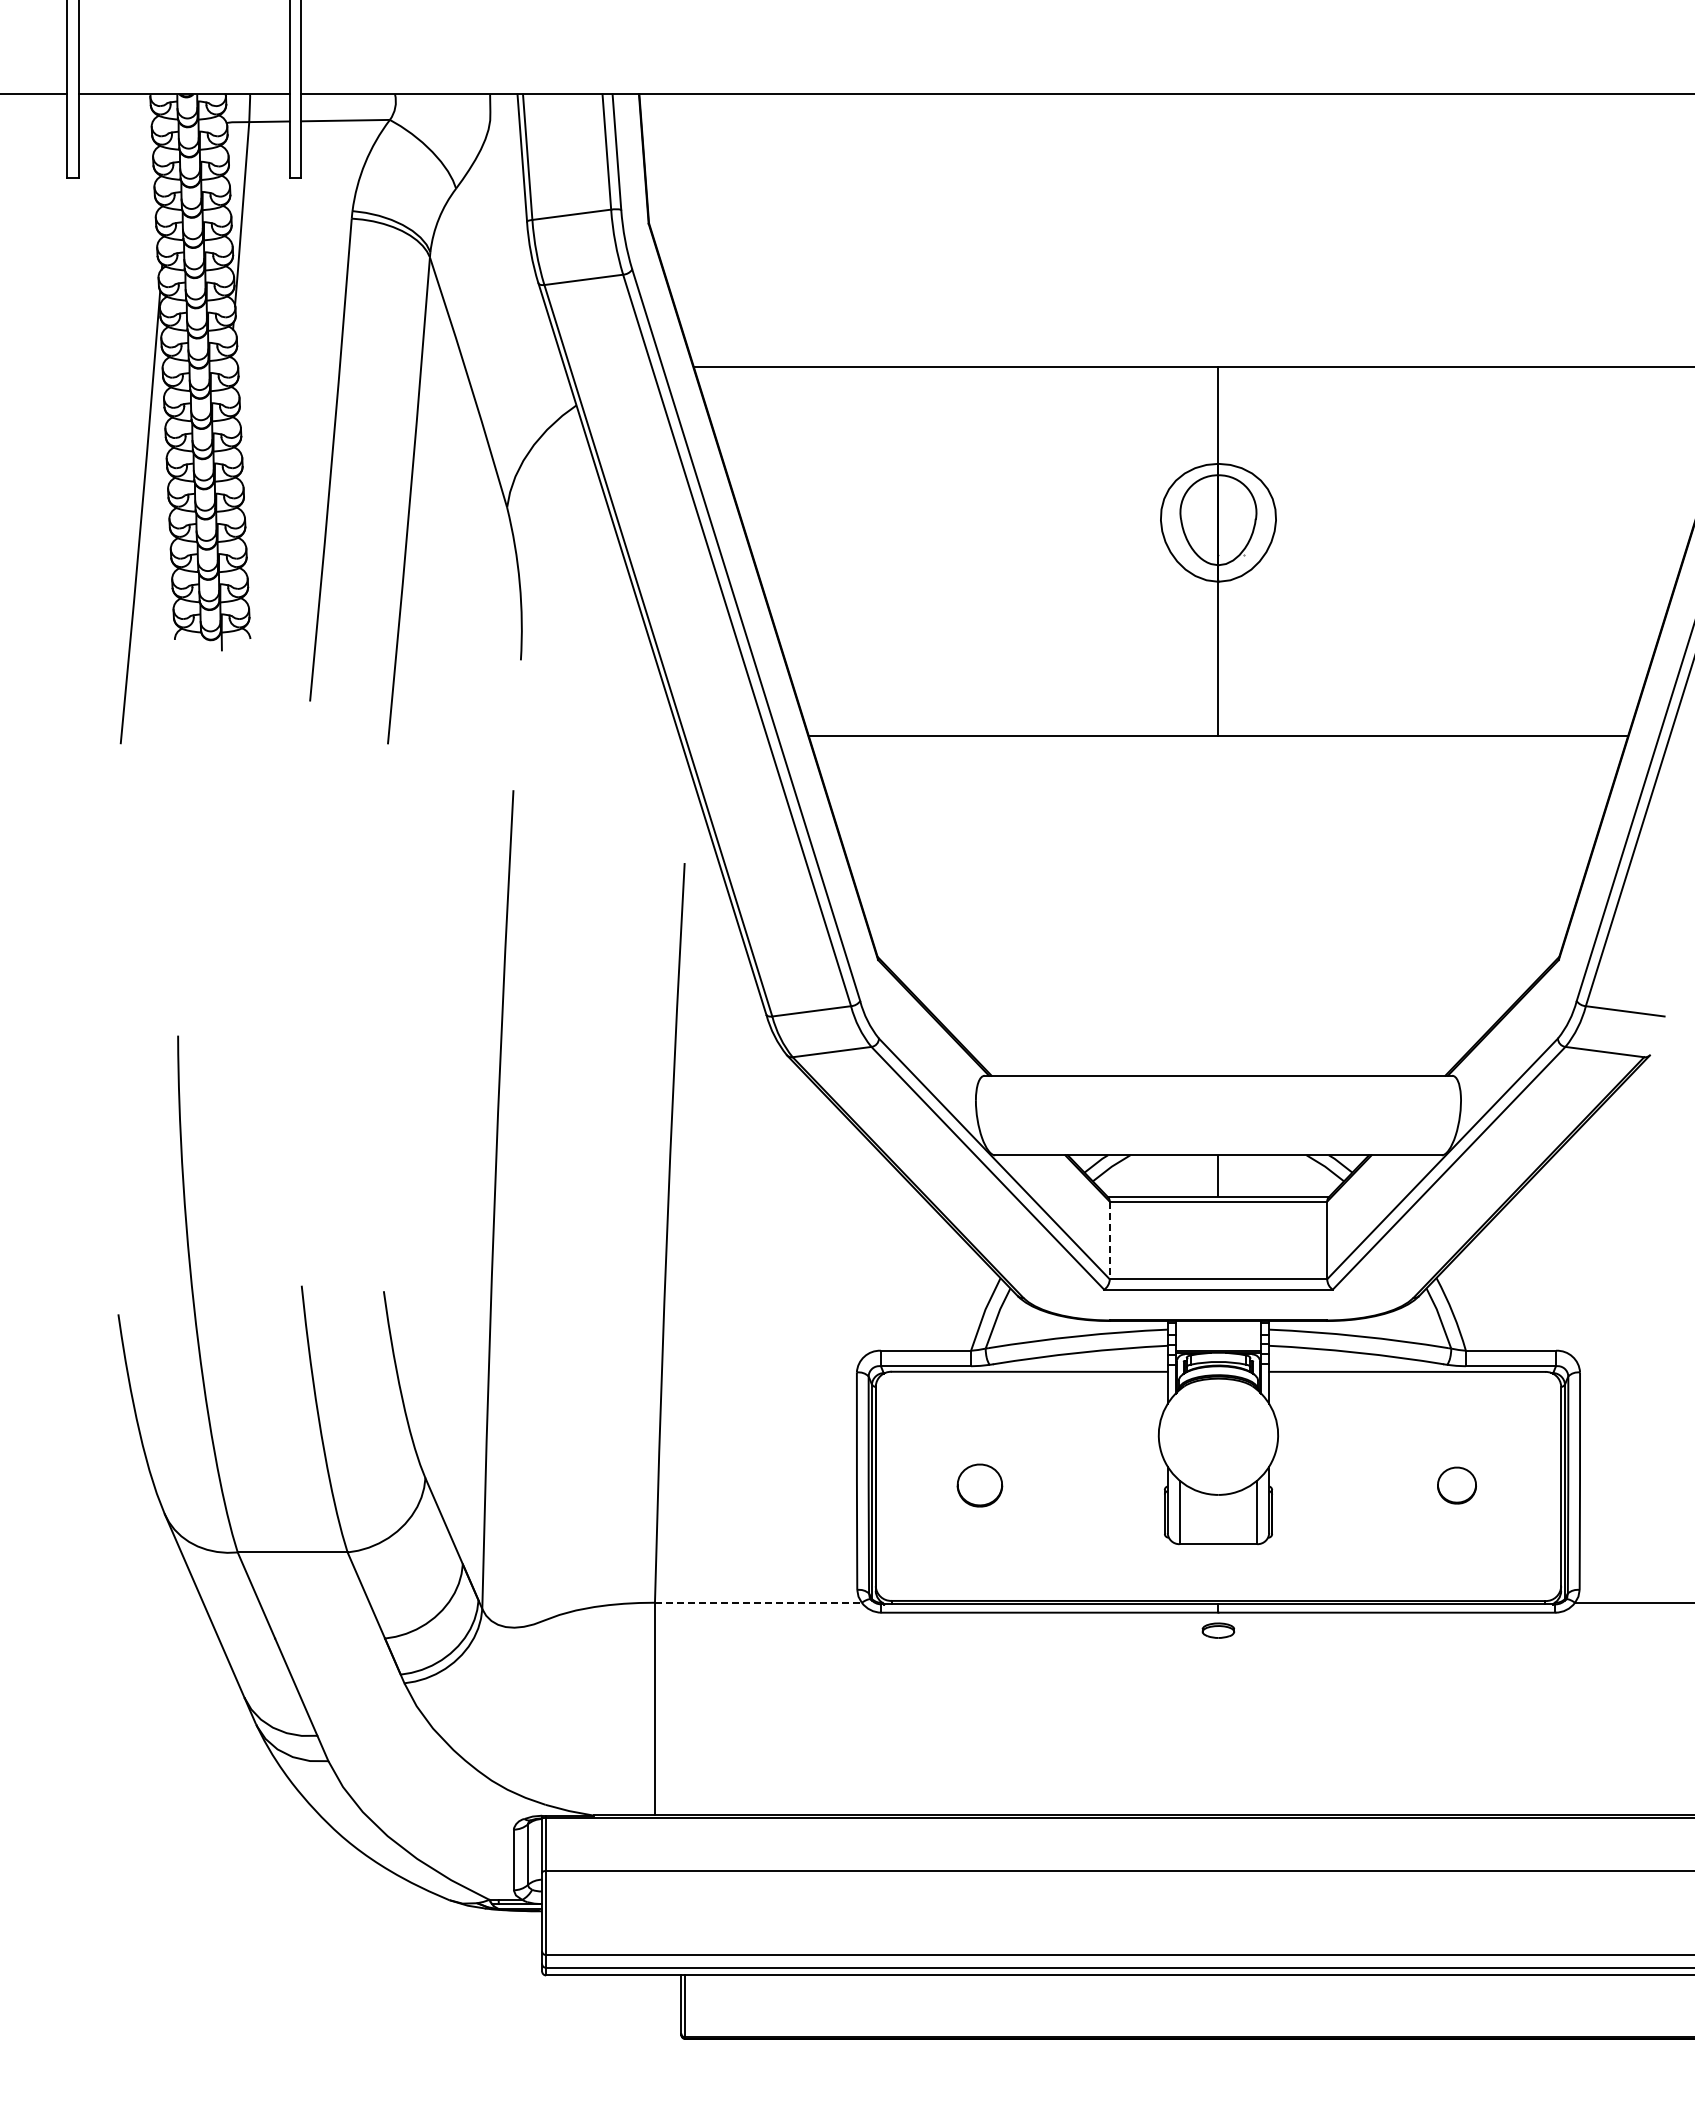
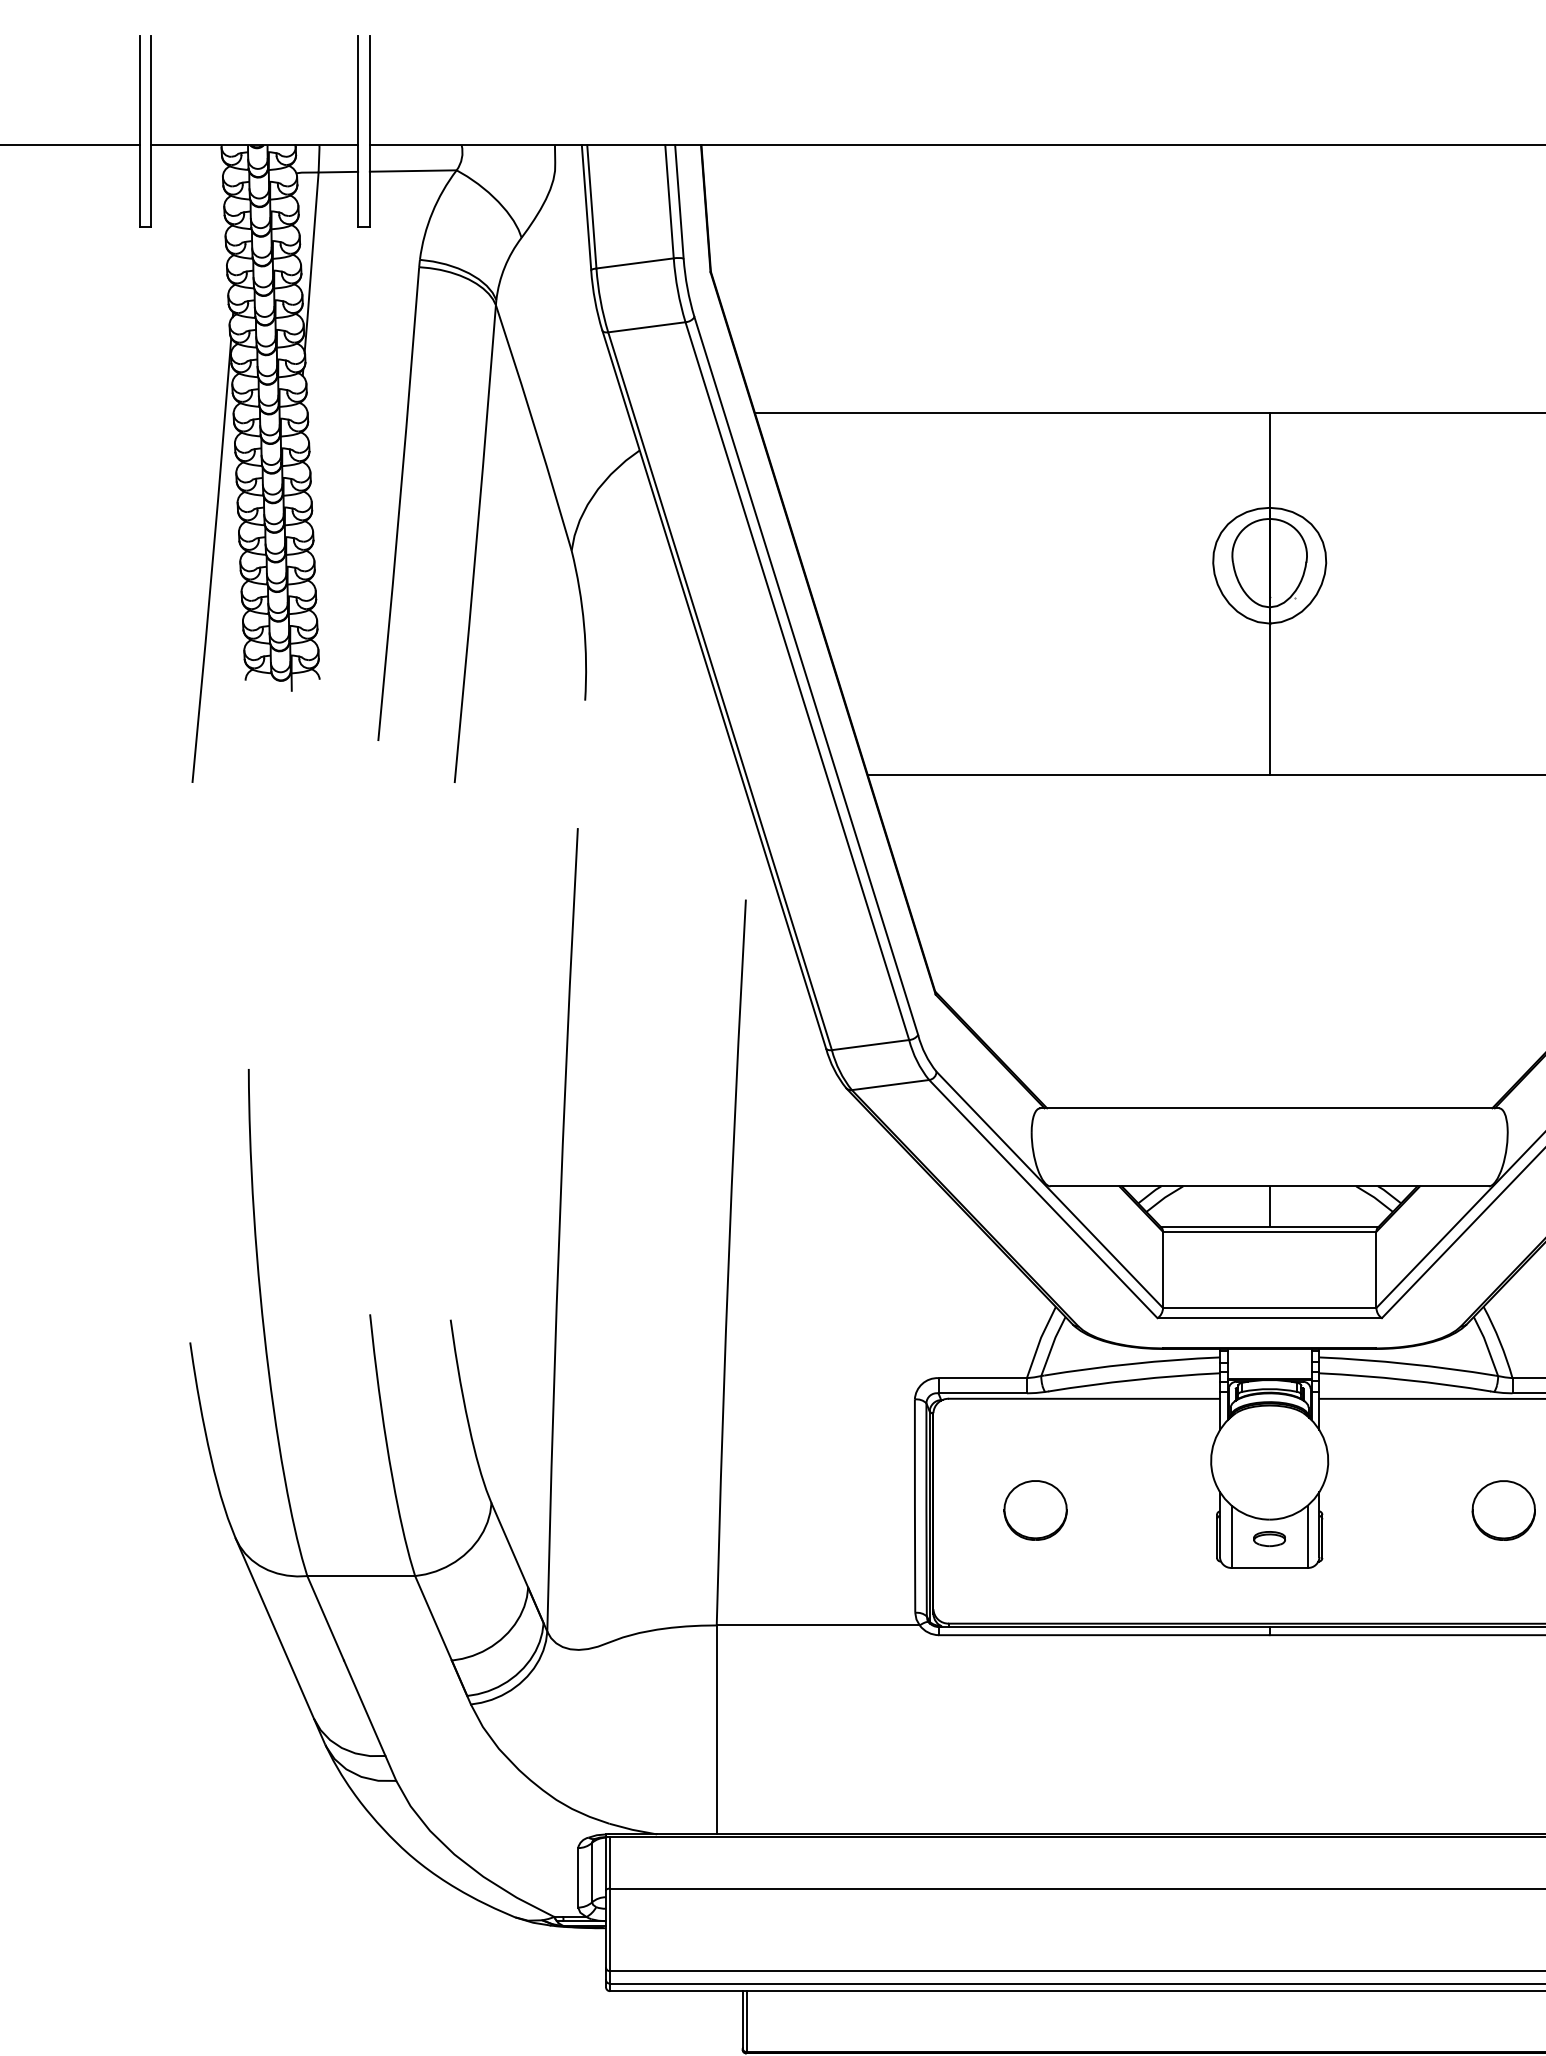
line: (1109, 1240) -> (1162, 1269), dashed -> solid
part: (979, 1485) -> (1035, 1510), size x1.43
part: (1456, 1485) -> (1503, 1510), size x1.67
line: (758, 1602) -> (818, 1625), dashed -> solid
part: (1218, 1630) -> (1269, 1538), moved

